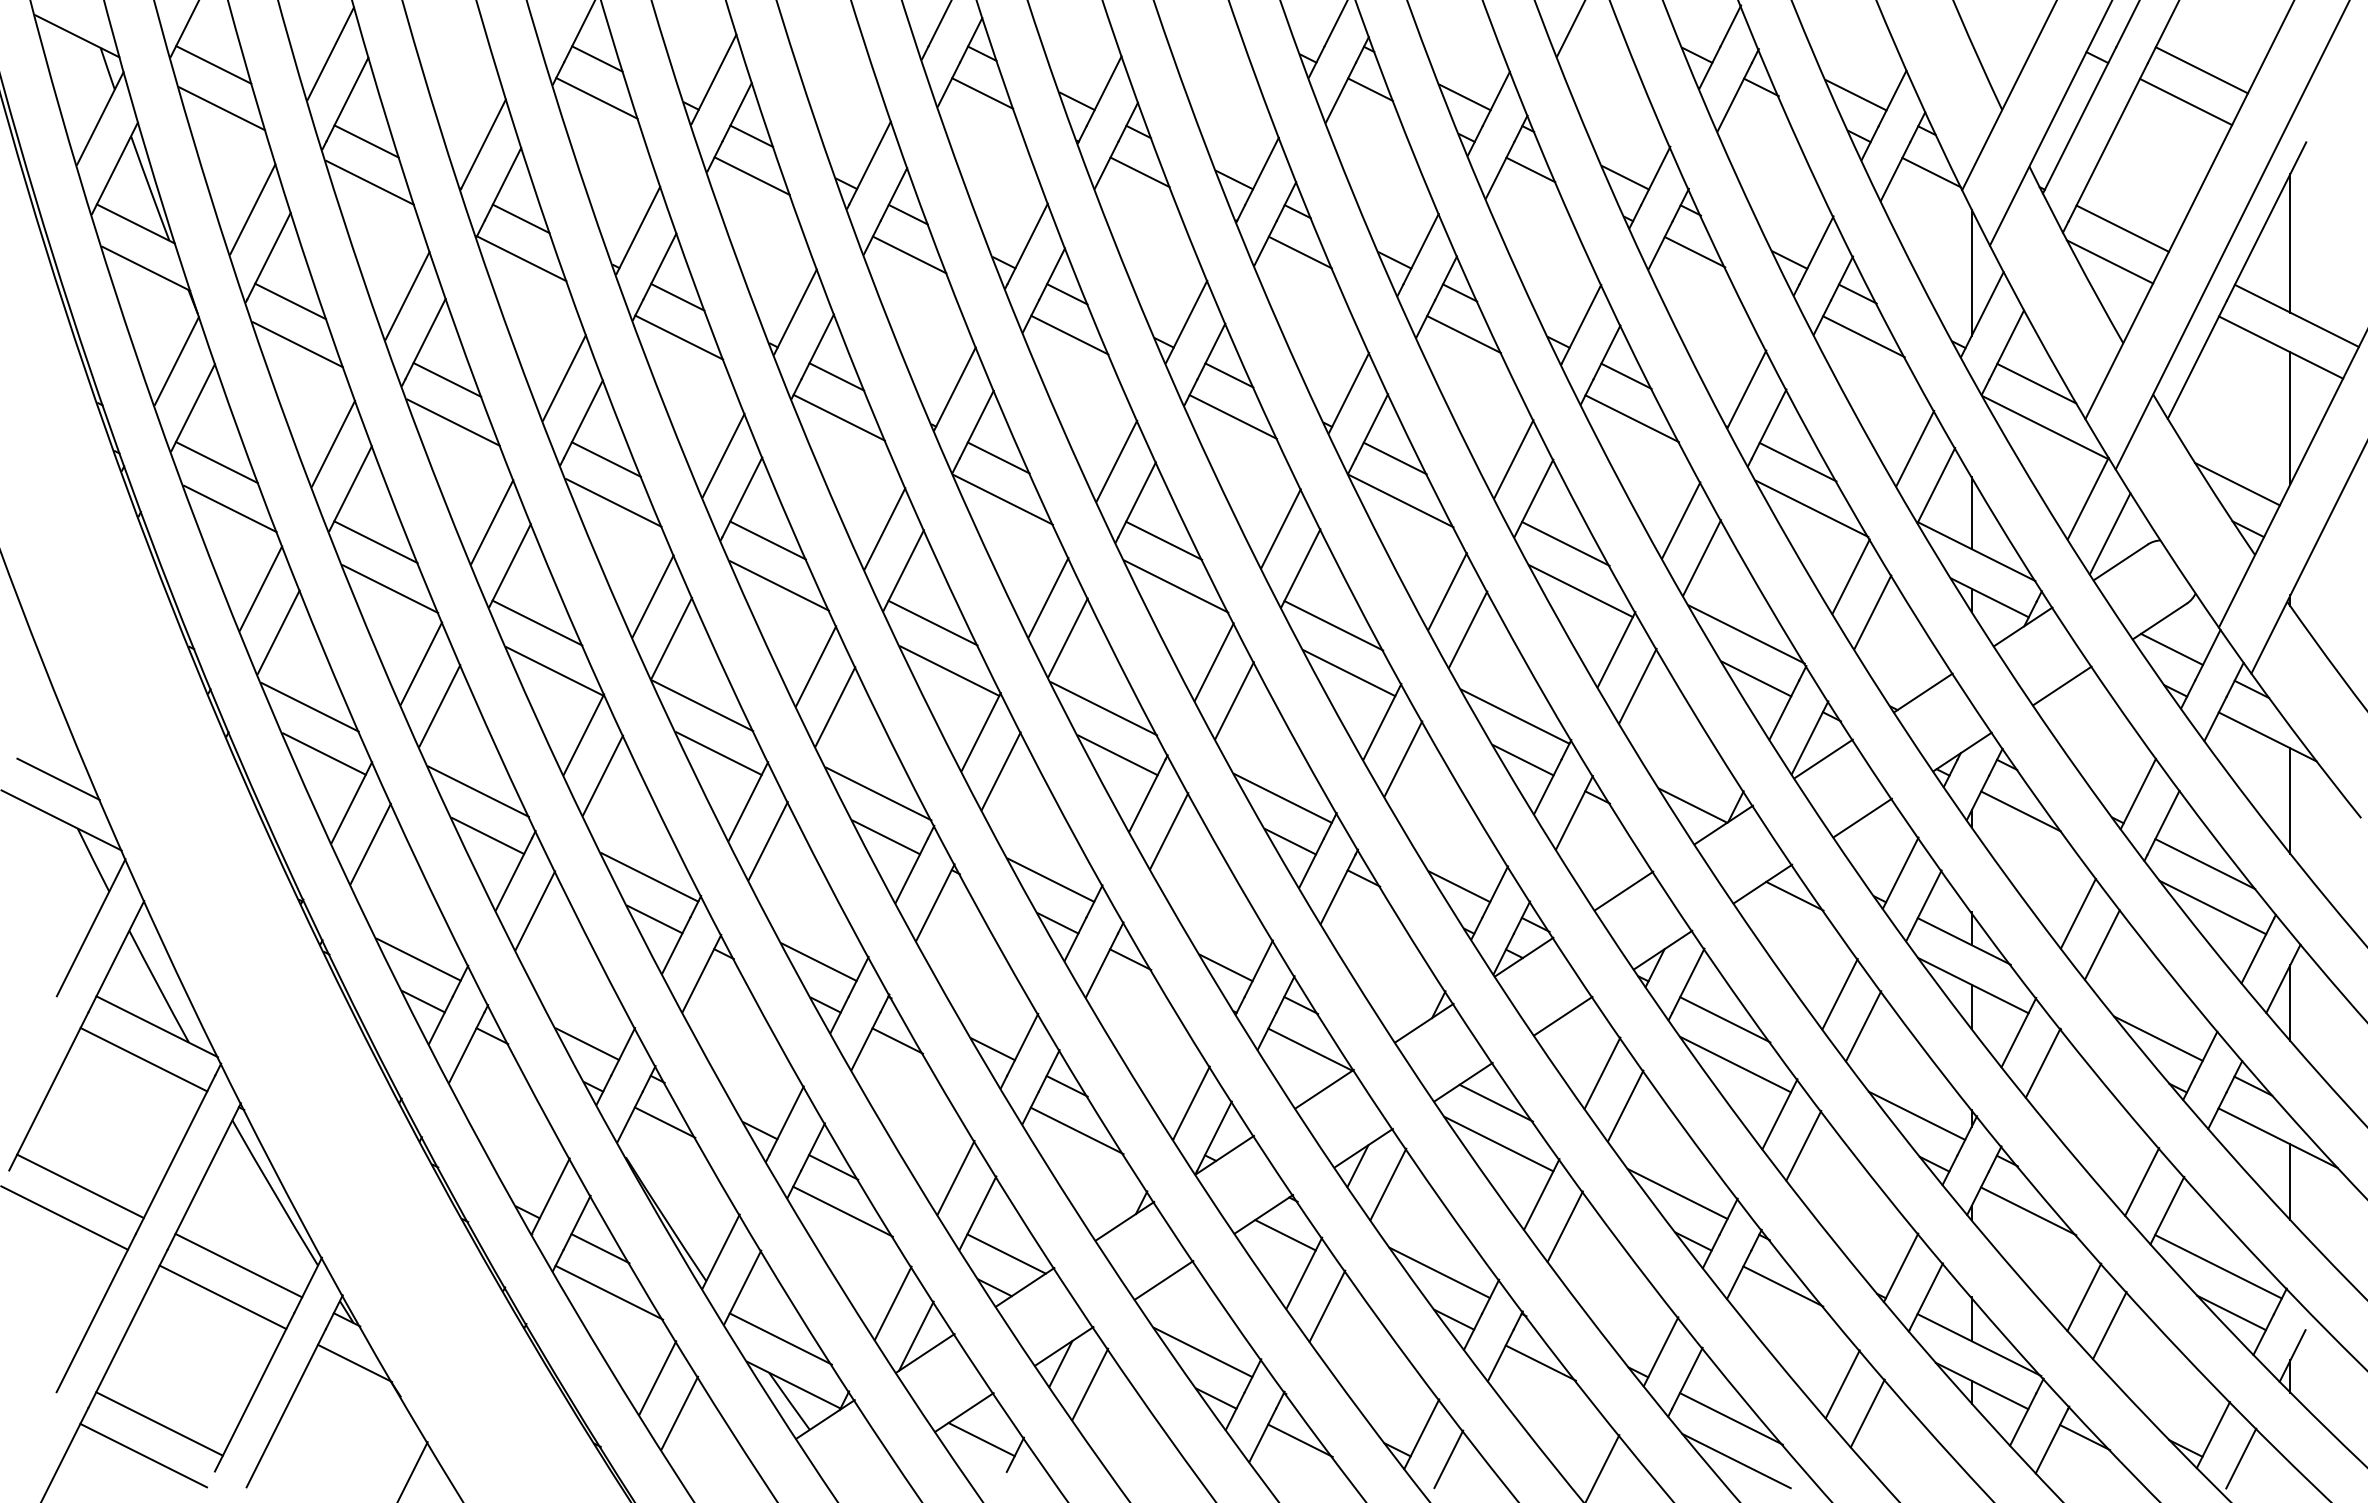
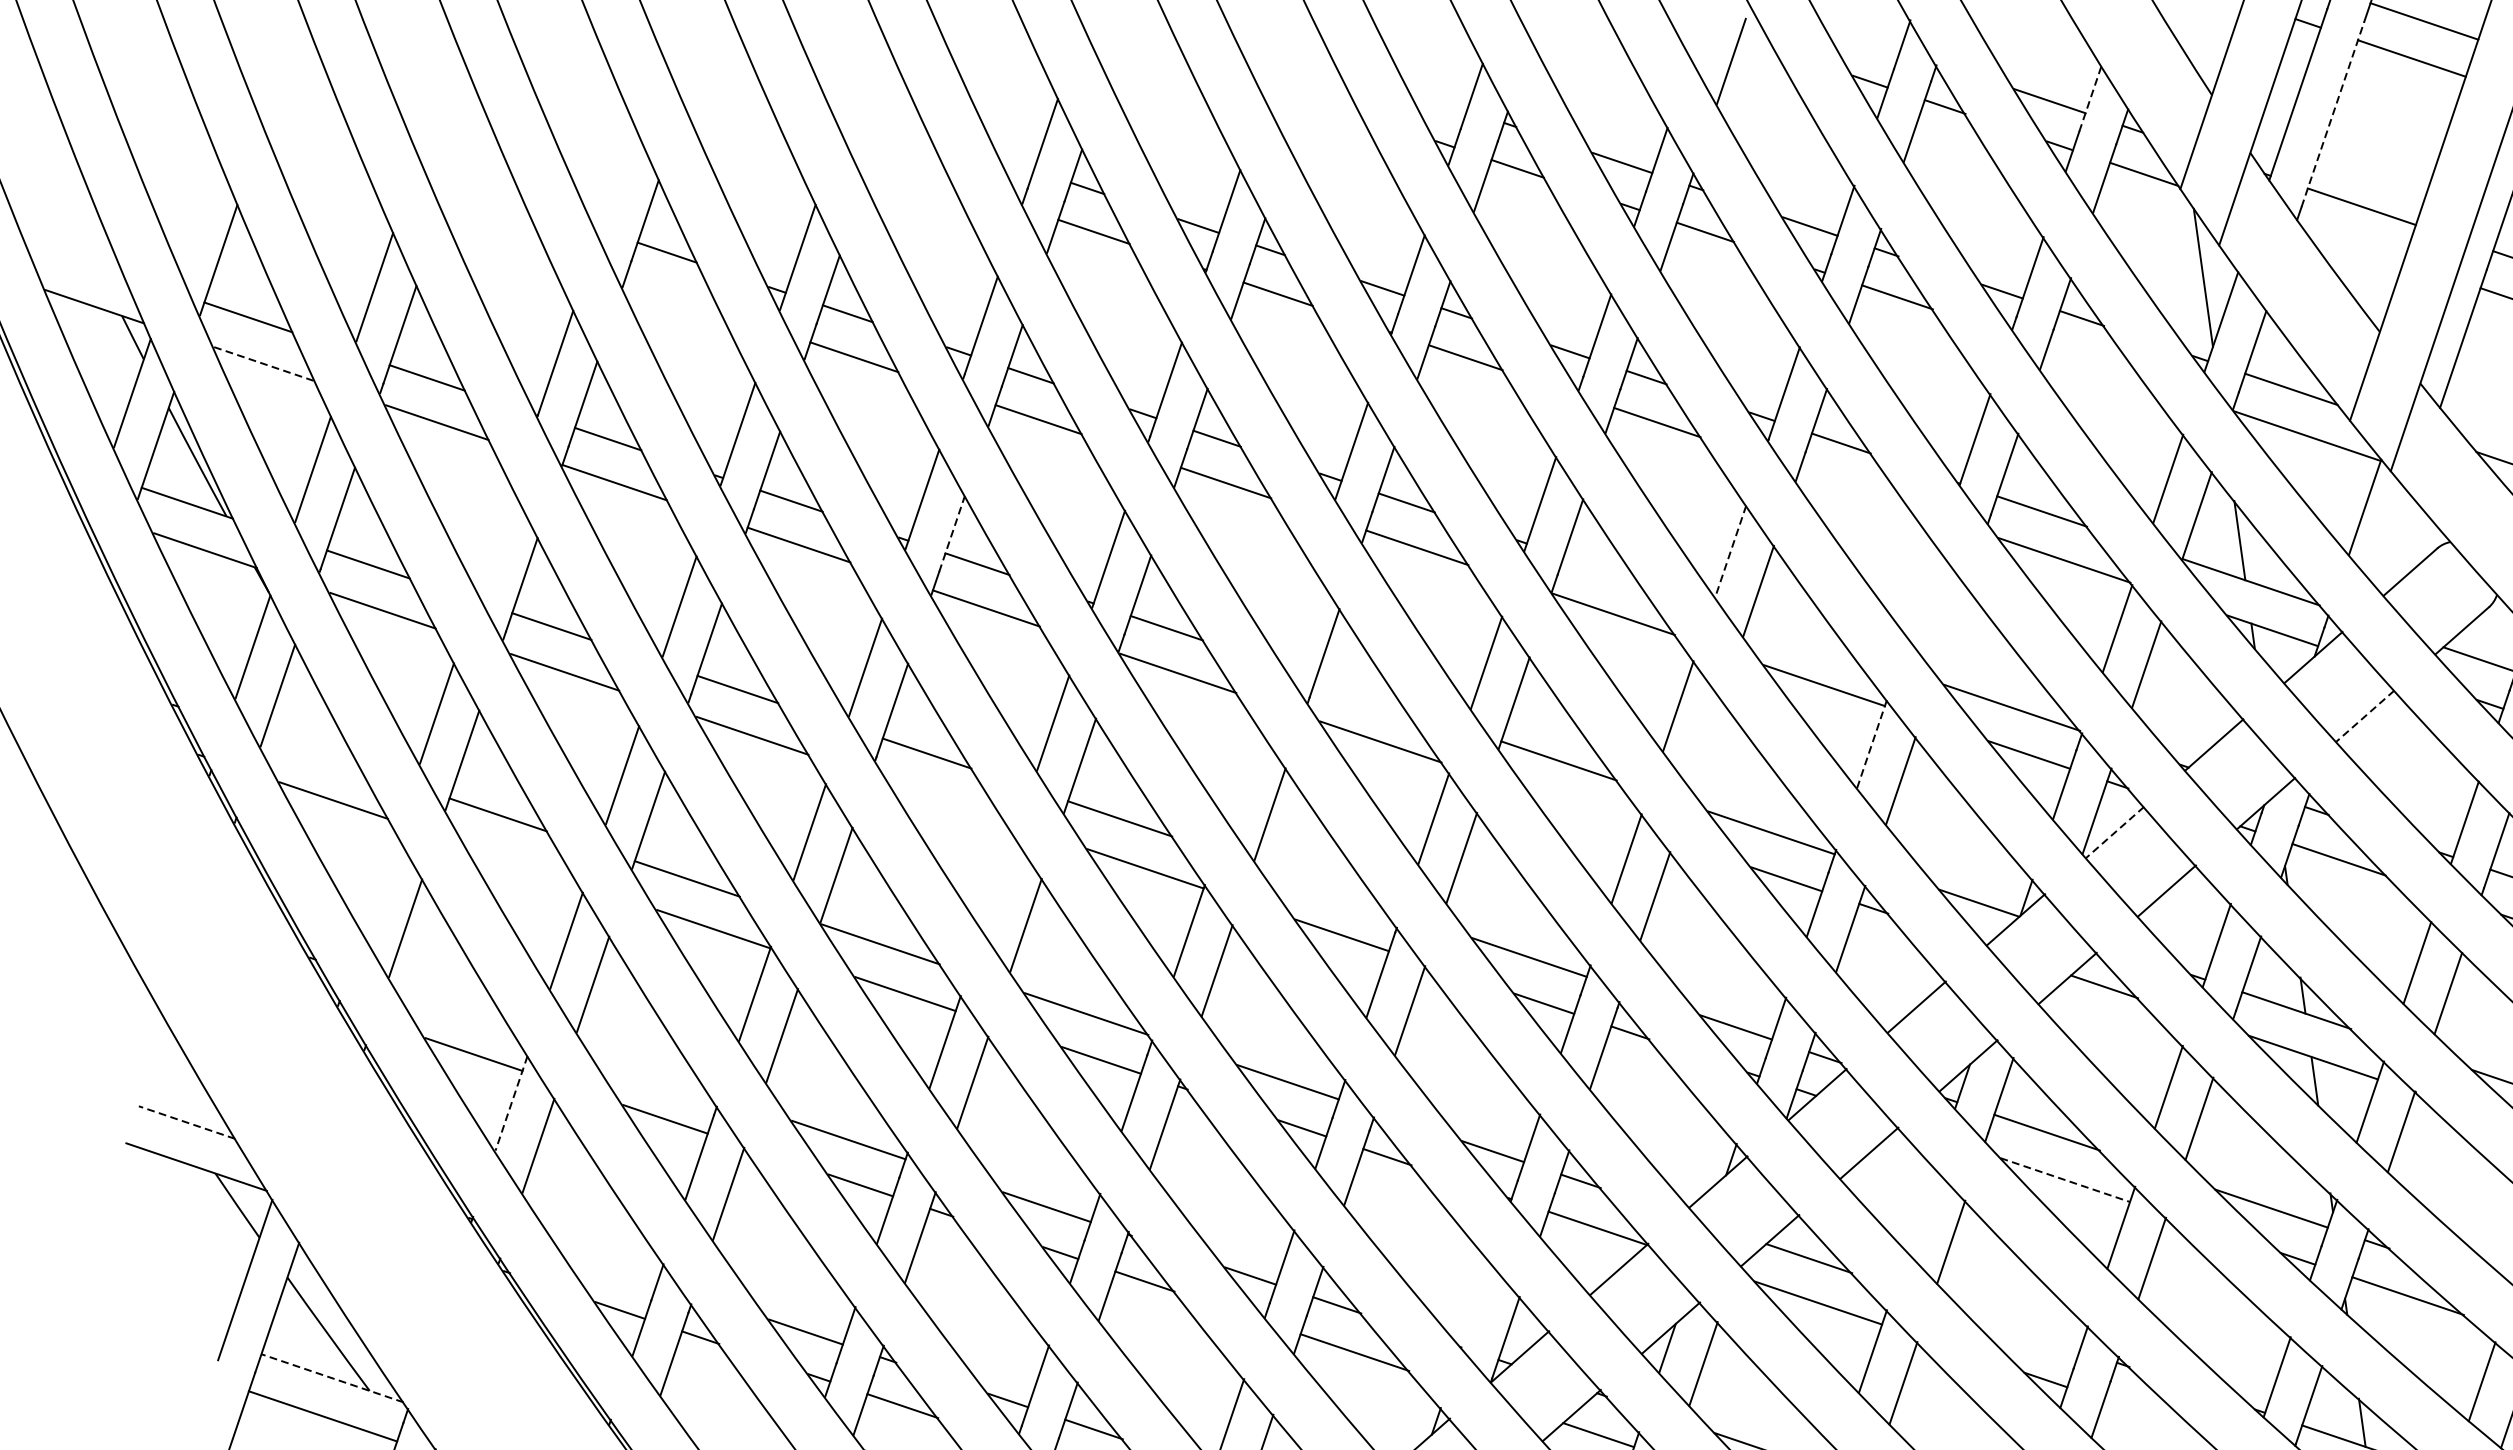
line: (596, 98) -> (672, 296), removed
line: (1892, 98) -> (2090, 99), solid -> dashed
line: (222, 108) -> (264, 363), solid -> dashed
line: (2108, 142) -> (2333, 114), solid -> dashed
line: (2109, 261) -> (2352, 244), removed
line: (407, 295) -> (495, 540), removed
line: (1863, 336) -> (2094, 364), removed
line: (817, 346) -> (951, 533), solid -> dashed
line: (1632, 418) -> (1854, 488), removed
line: (1394, 458) -> (1600, 568), removed
line: (1513, 459) -> (1730, 551), solid -> dashed
line: (1116, 460) -> (1296, 613), removed
line: (216, 462) -> (311, 751), removed
line: (1681, 520) -> (1923, 593), removed
line: (2109, 533) -> (2393, 542), removed
line: (1164, 540) -> (1360, 693), removed
line: (1565, 543) -> (1800, 635), removed
line: (1702, 557) -> (1952, 630), removed
line: (779, 585) -> (946, 801), removed
line: (261, 588) -> (380, 882), removed
line: (390, 588) -> (521, 863), removed
line: (1048, 597) -> (1242, 773), removed
line: (1468, 629) -> (1706, 744), removed
line: (1616, 650) -> (1872, 745), solid -> dashed
line: (816, 666) -> (999, 884), removed
line: (1349, 673) -> (1583, 810), removed
line: (2061, 686) -> (2364, 716), solid -> dashed
line: (309, 707) -> (450, 1005), removed
line: (1103, 708) -> (1319, 886), removed
line: (1823, 759) -> (2115, 832), solid -> dashed
line: (58, 779) -> (187, 1122), solid -> dashed
line: (478, 791) -> (648, 1072), removed
line: (351, 802) -> (511, 1103), solid -> dashed
line: (418, 959) -> (608, 1265), removed
line: (157, 1026) -> (332, 1377), solid -> dashed
line: (1735, 1064) -> (2065, 1180), solid -> dashed
line: (1602, 1072) -> (1920, 1208), removed
line: (1191, 1102) -> (1475, 1304), removed
line: (1677, 1193) -> (2021, 1329), removed
line: (1783, 1286) -> (2151, 1415), removed

